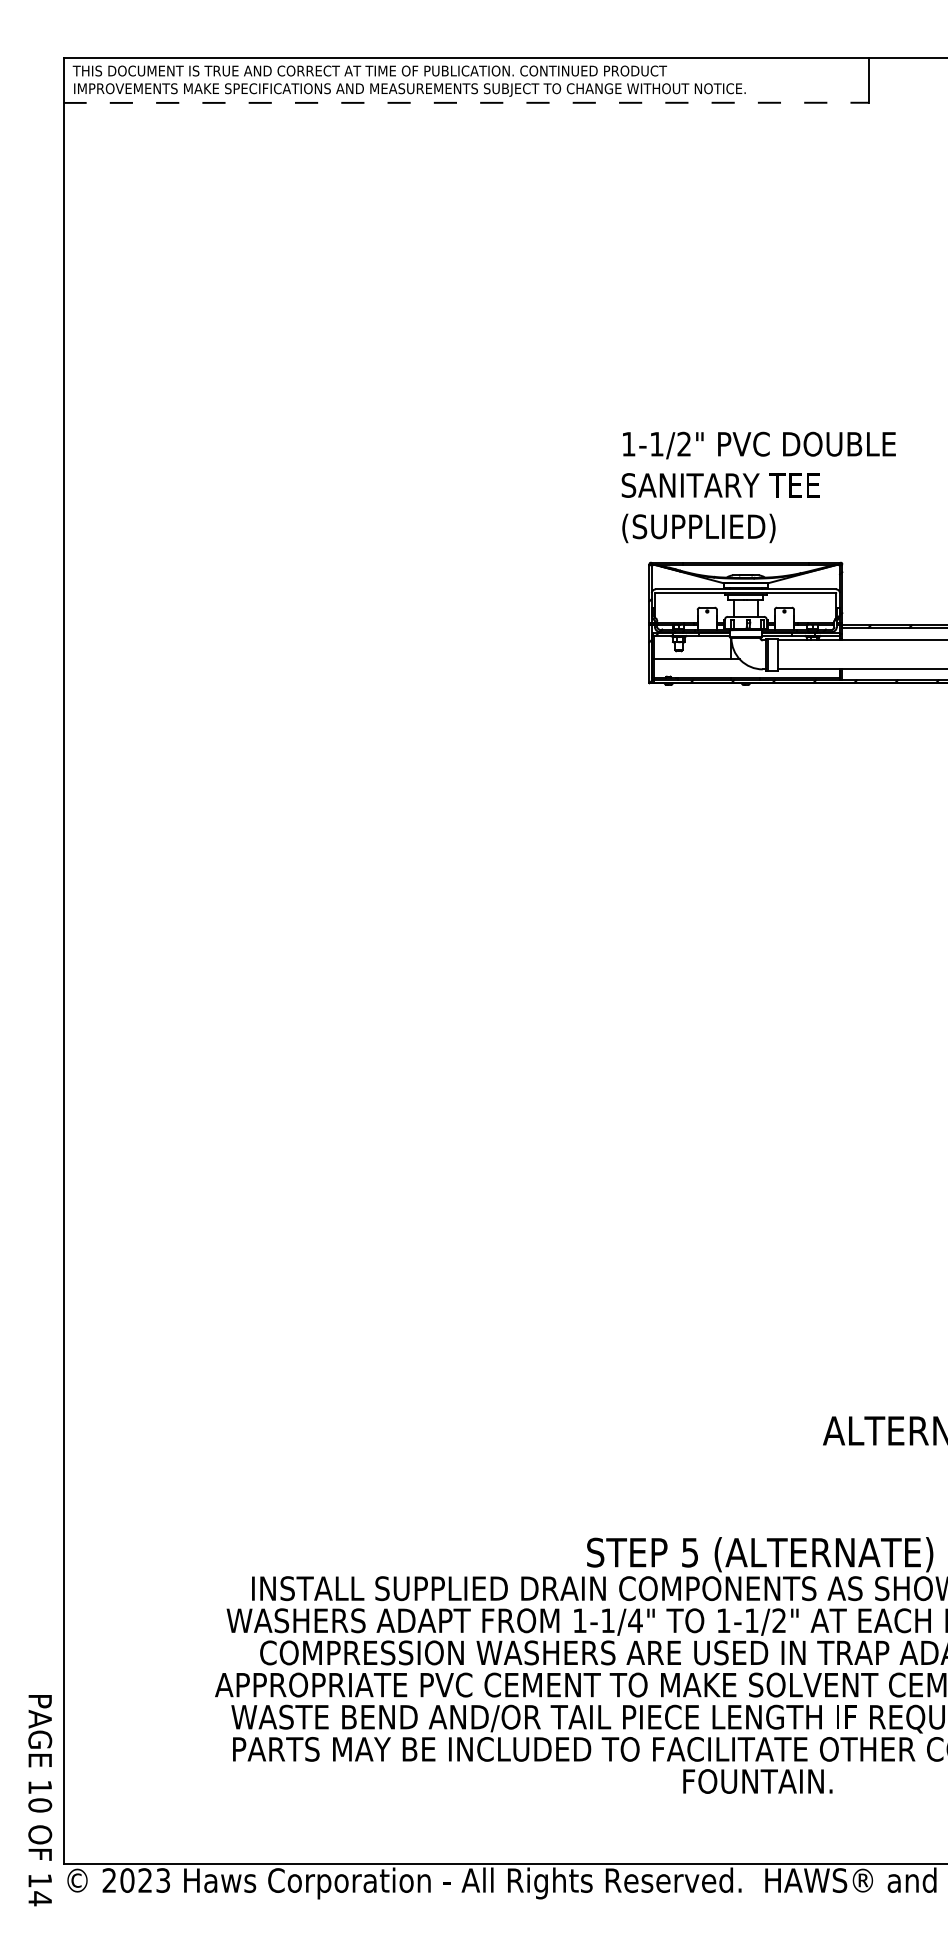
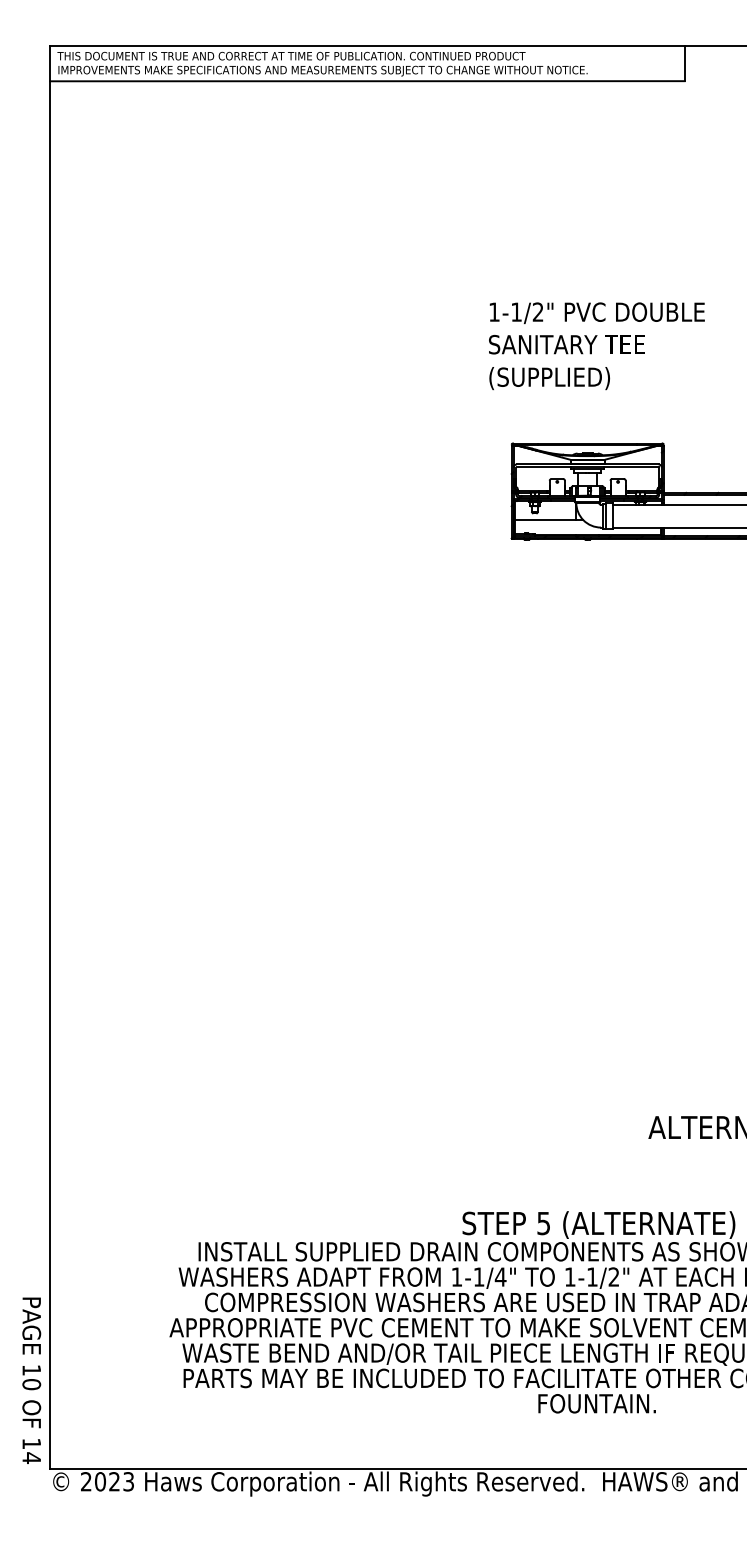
line: (466, 103) -> (367, 81), dashed -> solid
text: (758, 487) -> (596, 346), moved
text: (39, 1800) -> (31, 1380), moved

